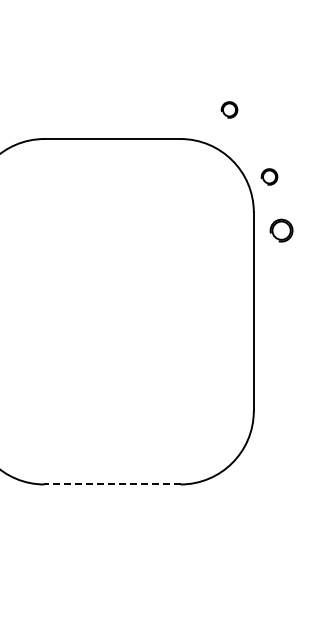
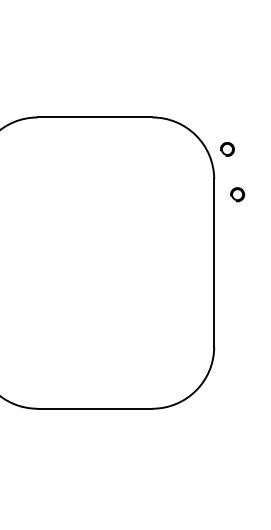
part: (229, 109) -> (193, 92), removed
part: (281, 230) -> (237, 194), size x0.71
line: (112, 484) -> (95, 408), dashed -> solid

